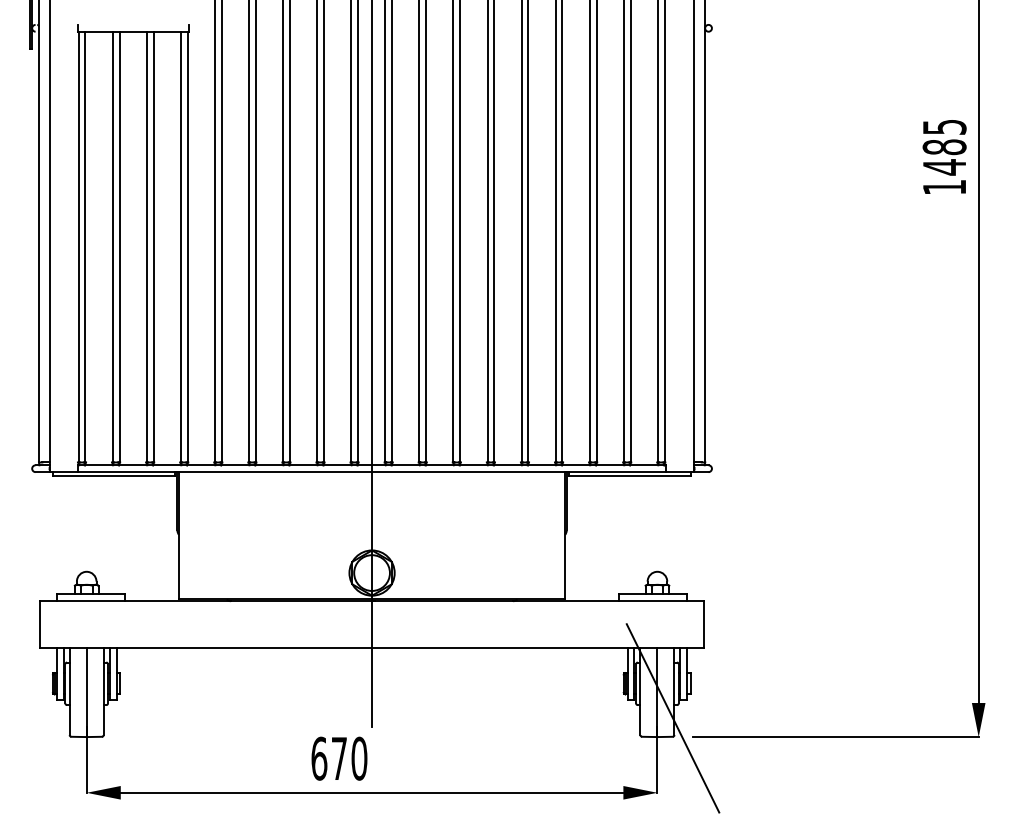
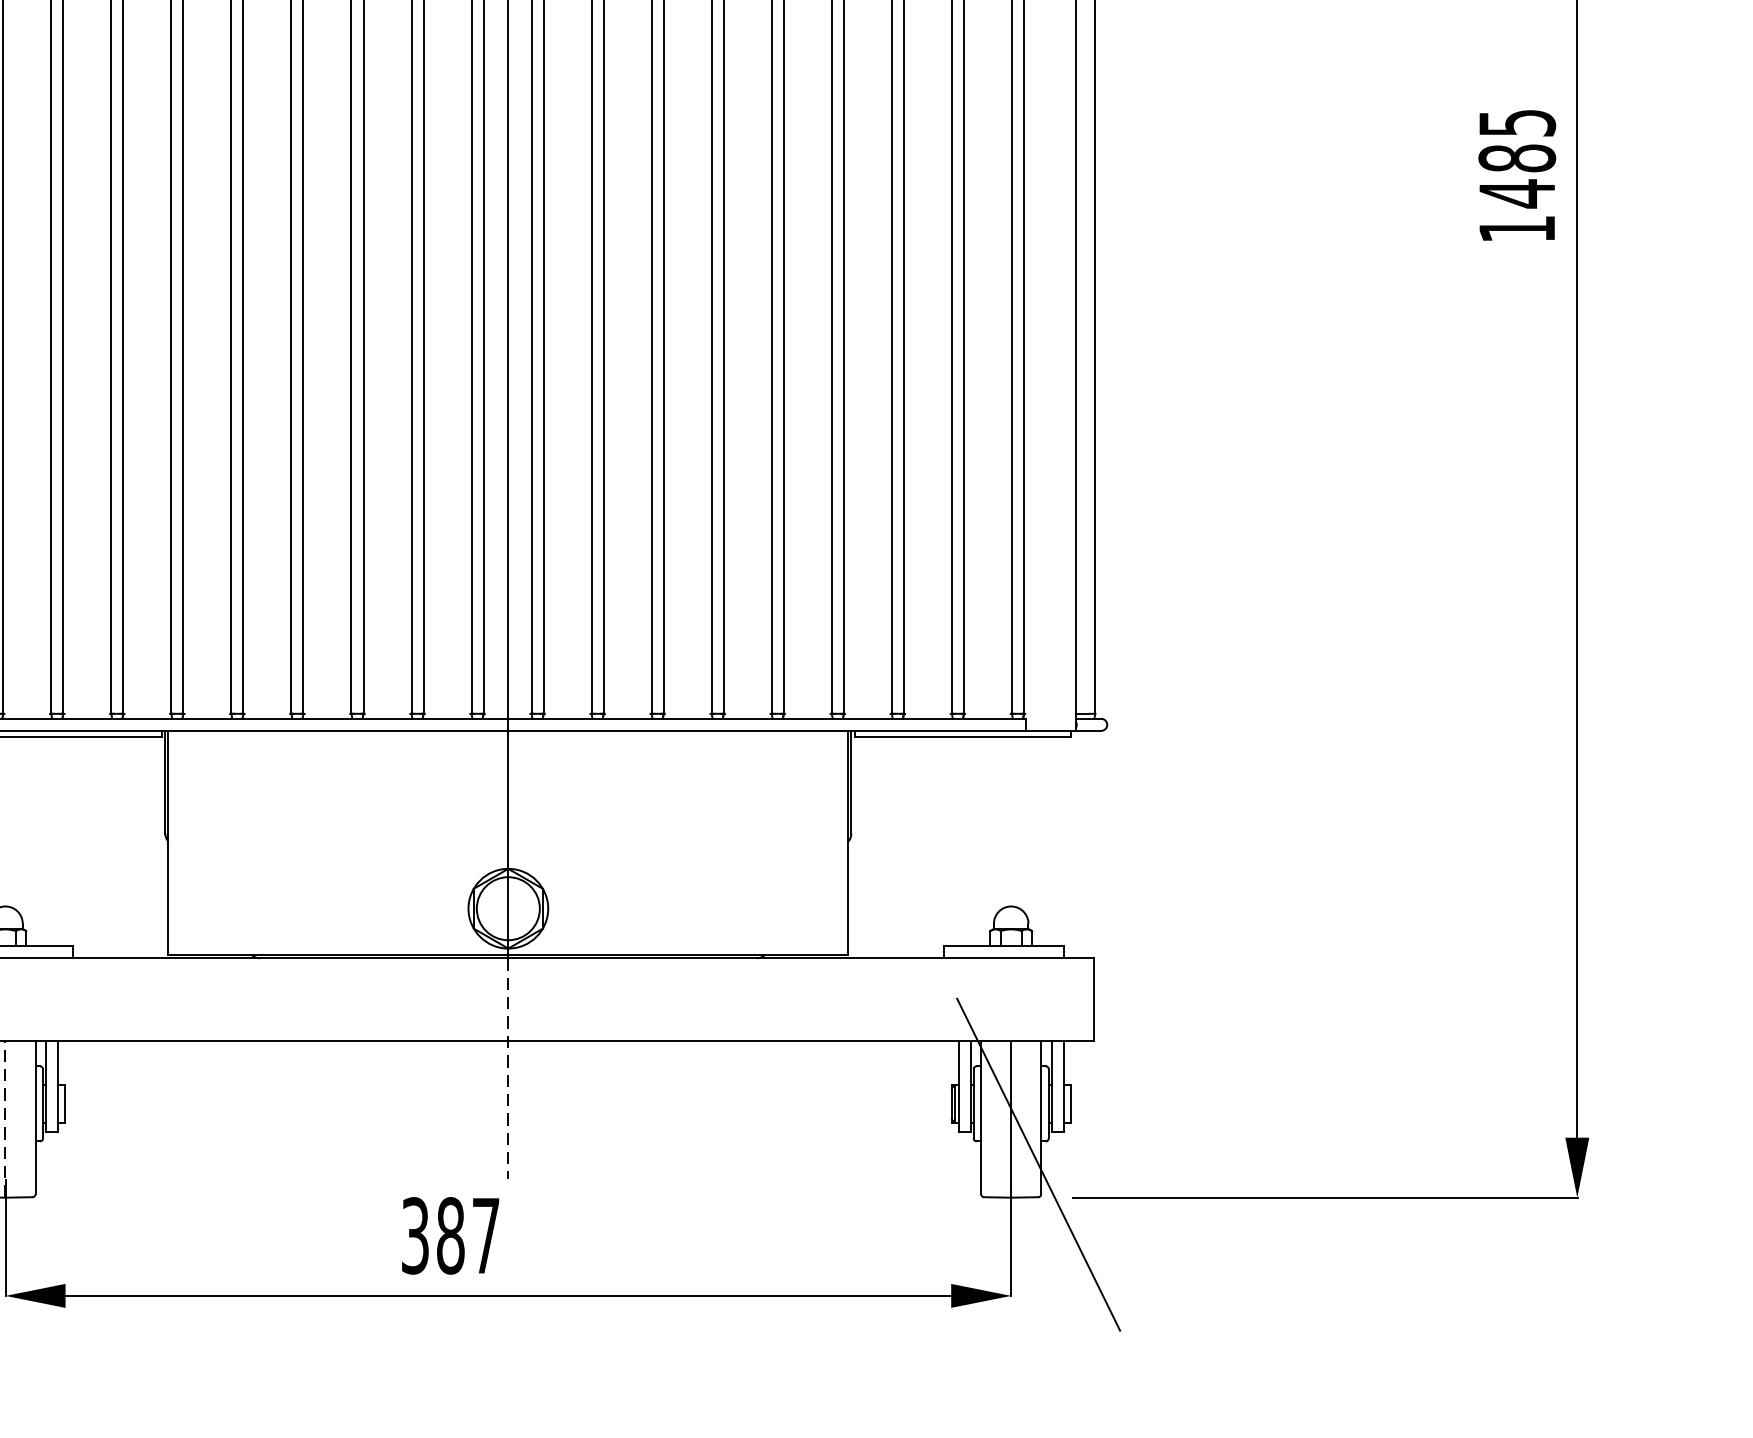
line: (372, 663) -> (509, 1068), solid -> dashed
line: (86, 692) -> (5, 1119), solid -> dashed
text: (339, 758) -> (450, 1235), 670 -> 387

